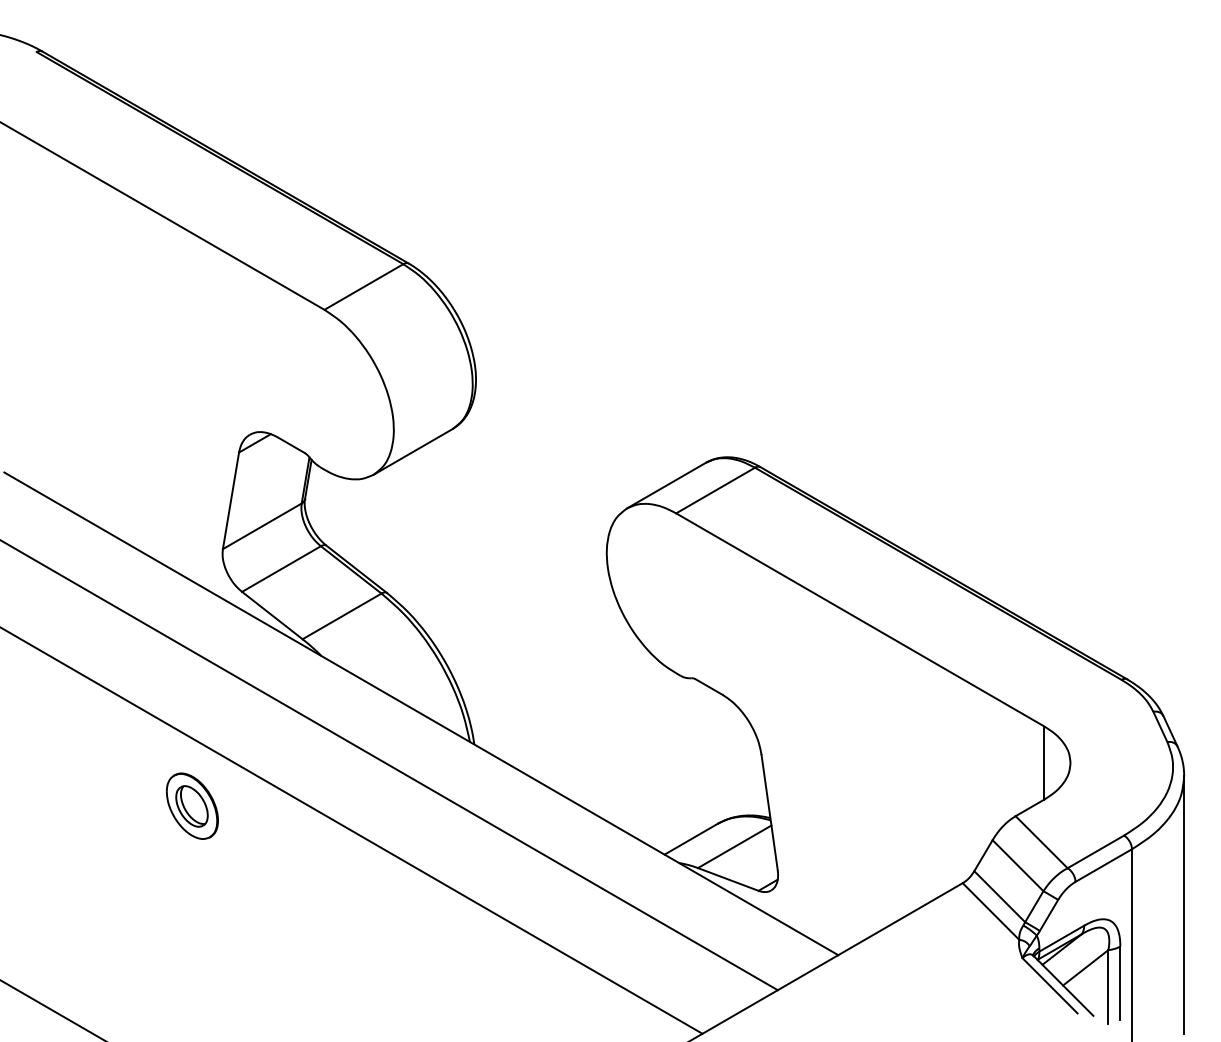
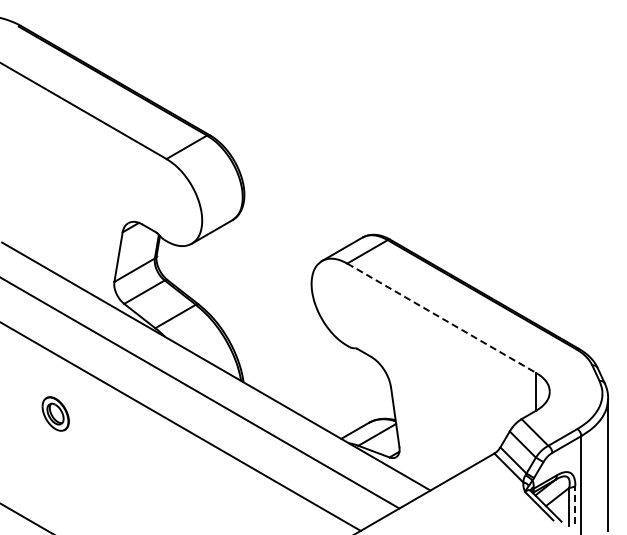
line: (861, 620) -> (442, 318), solid -> dashed
part: (191, 805) -> (55, 413), moved
line: (1120, 982) -> (575, 504), solid -> dashed

